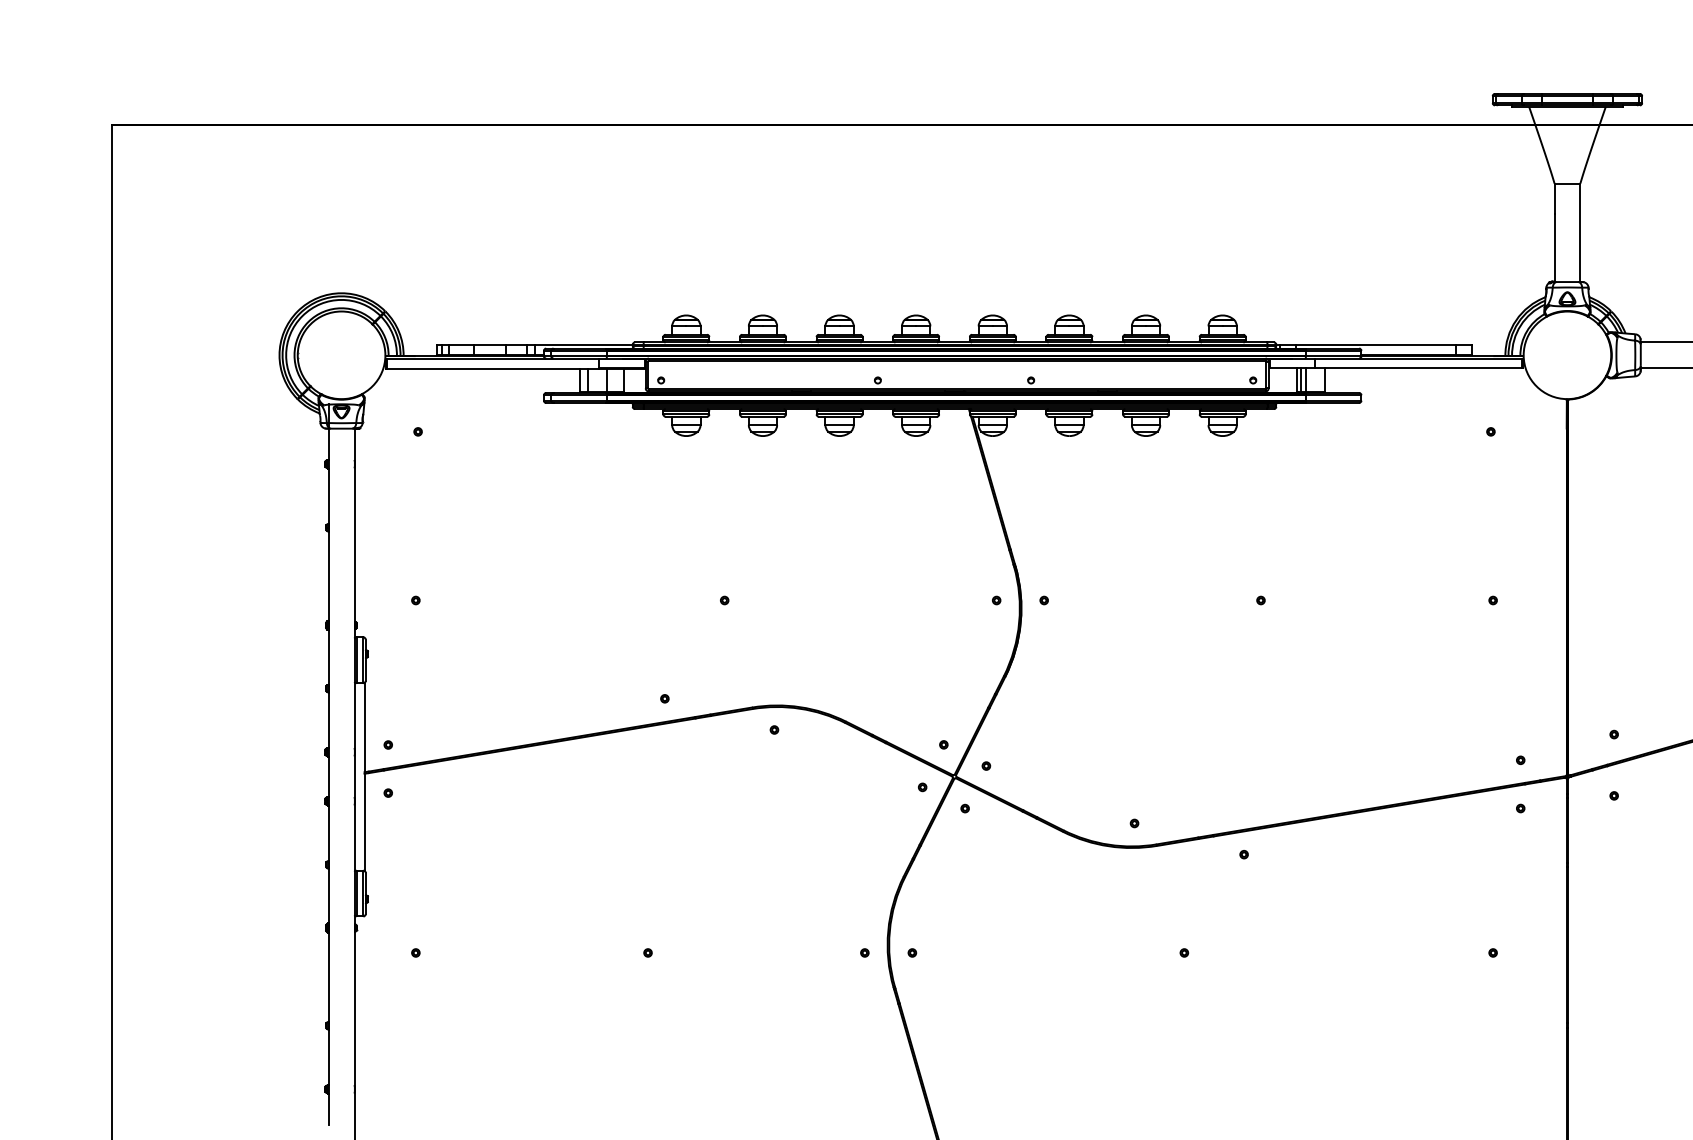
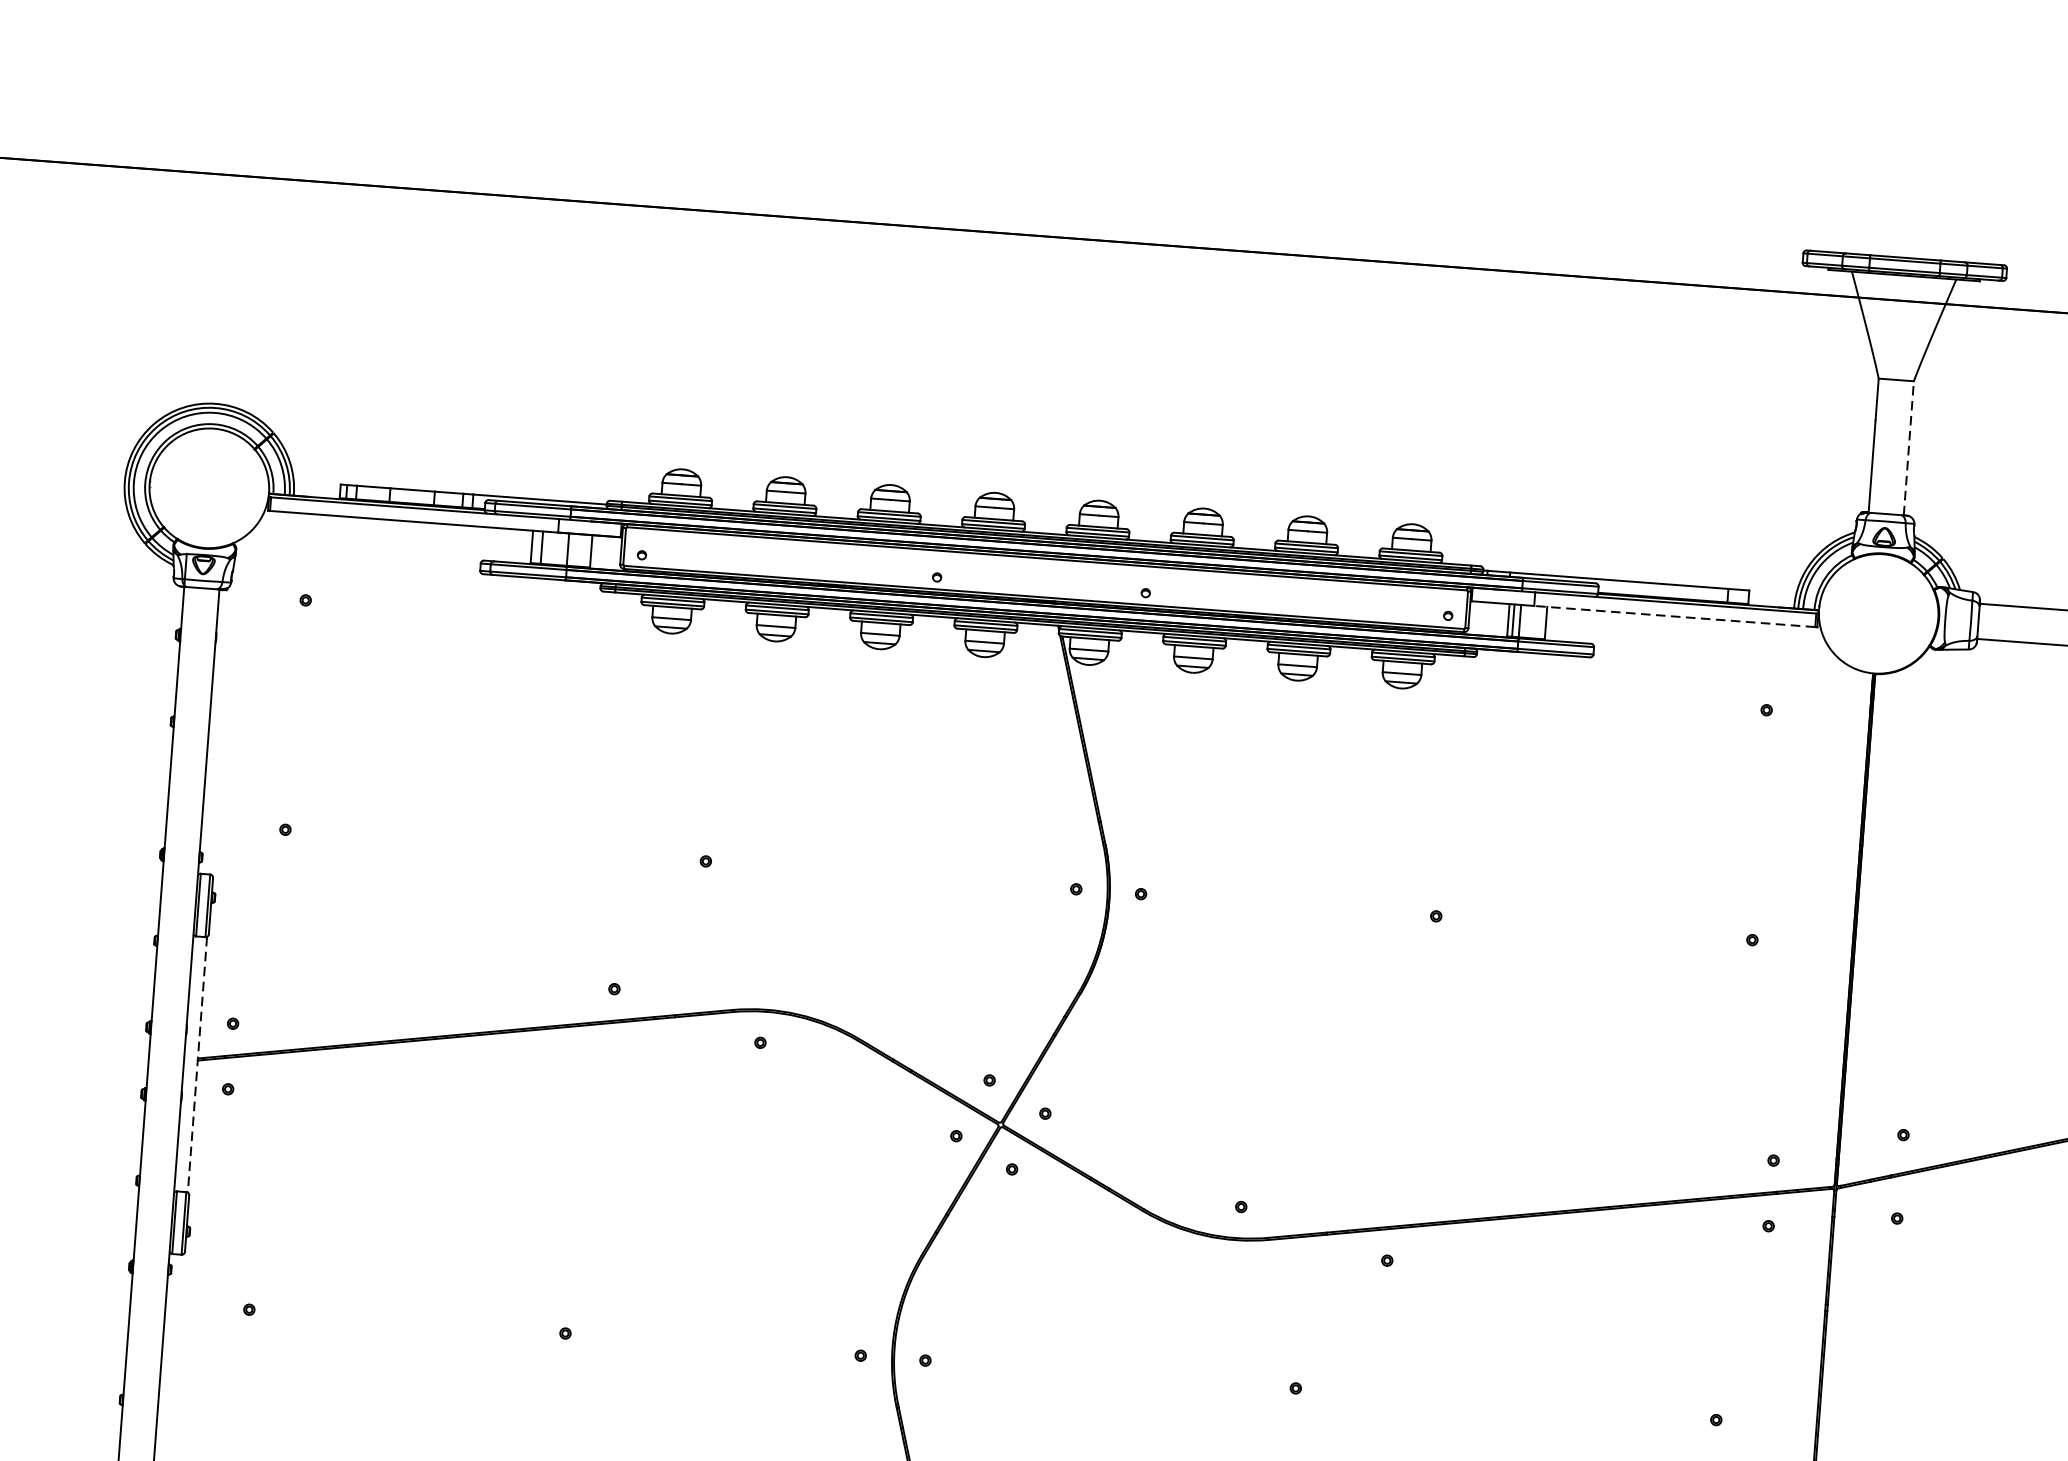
line: (1580, 232) -> (1909, 447), solid -> dashed
line: (1418, 368) -> (1674, 616), solid -> dashed
line: (364, 776) -> (197, 1064), solid -> dashed

